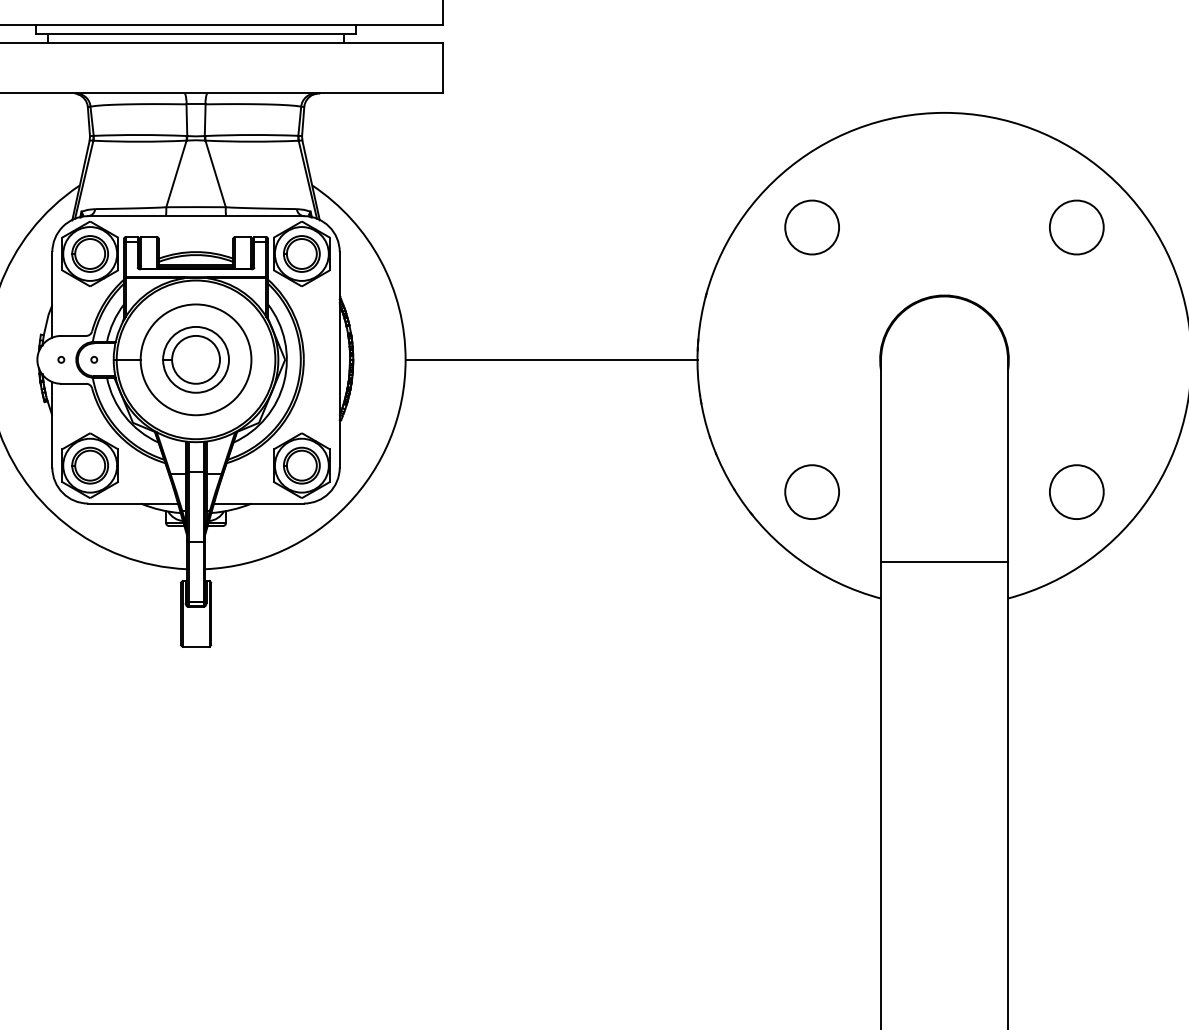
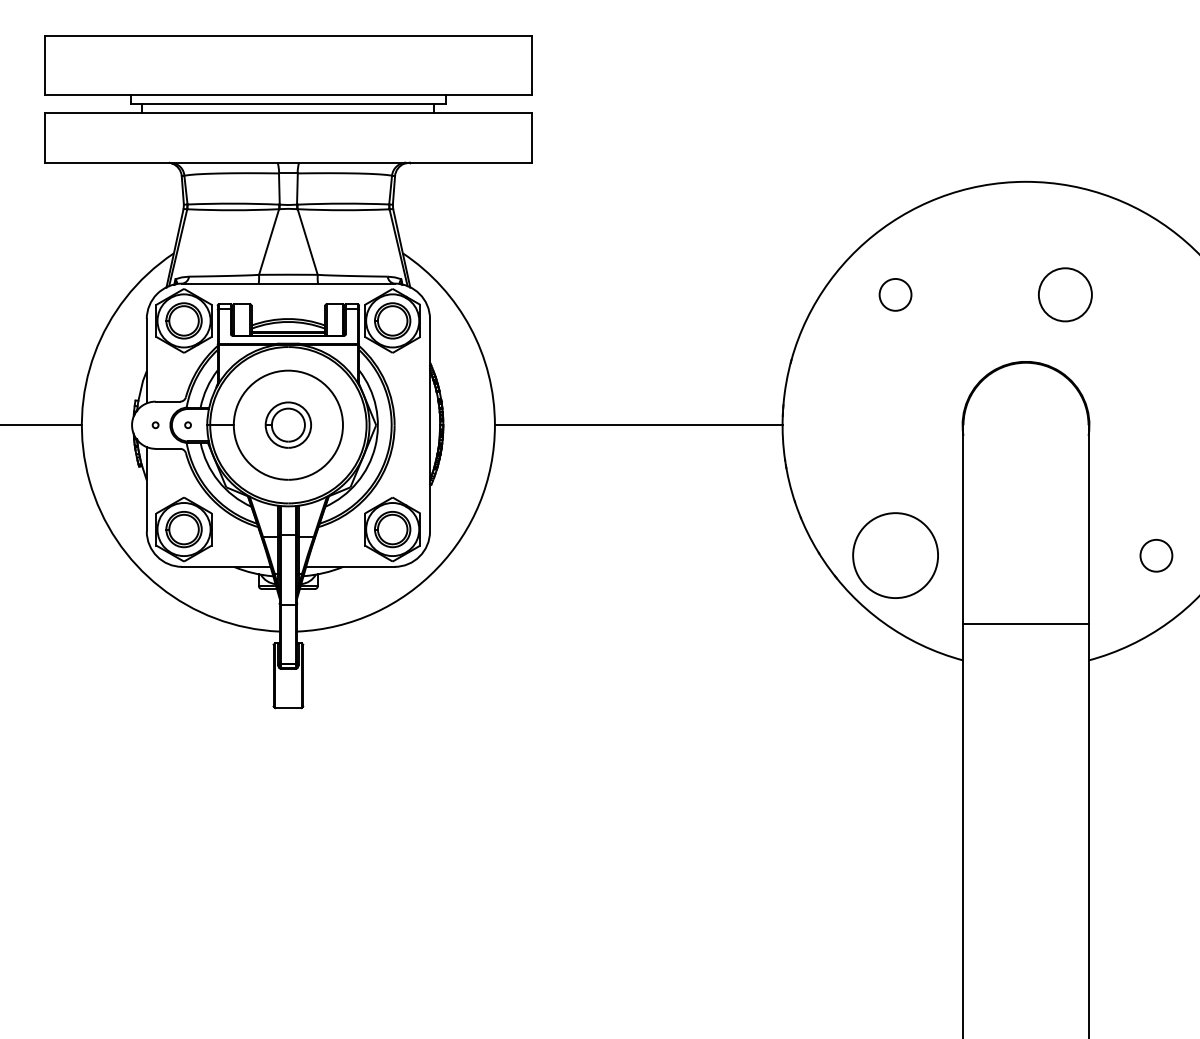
circle: (812, 227) -> (895, 294), size x0.6
circle: (1076, 227) -> (1065, 294), moved
part: (196, 359) -> (288, 424), size x0.7
circle: (812, 492) -> (895, 555), size x1.6
circle: (1076, 492) -> (1156, 555), size x0.6

